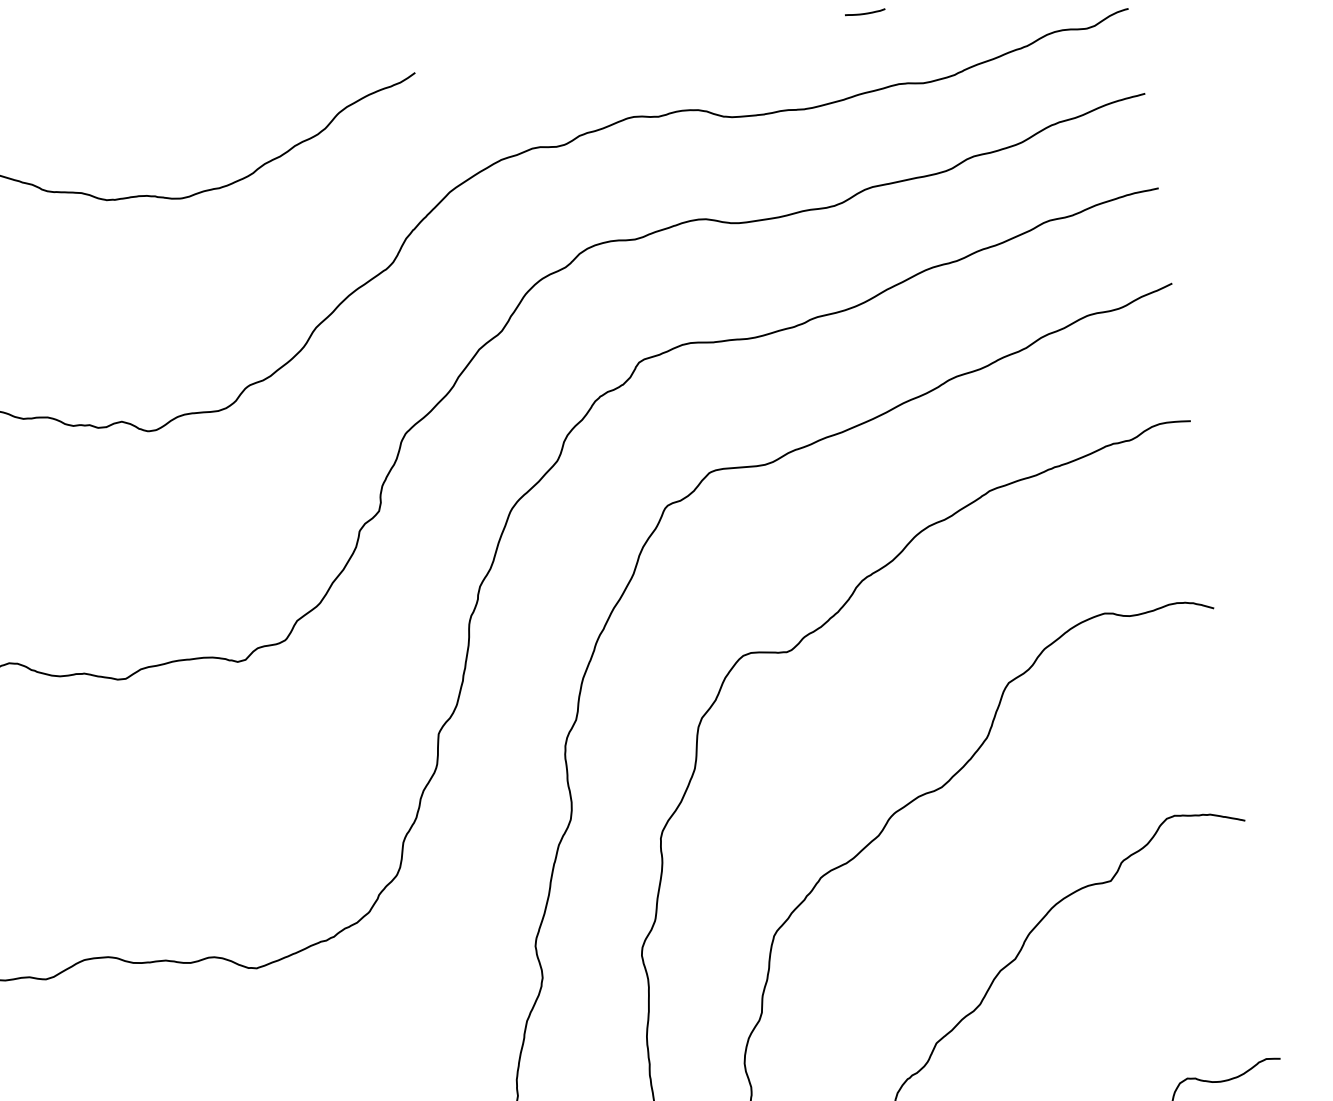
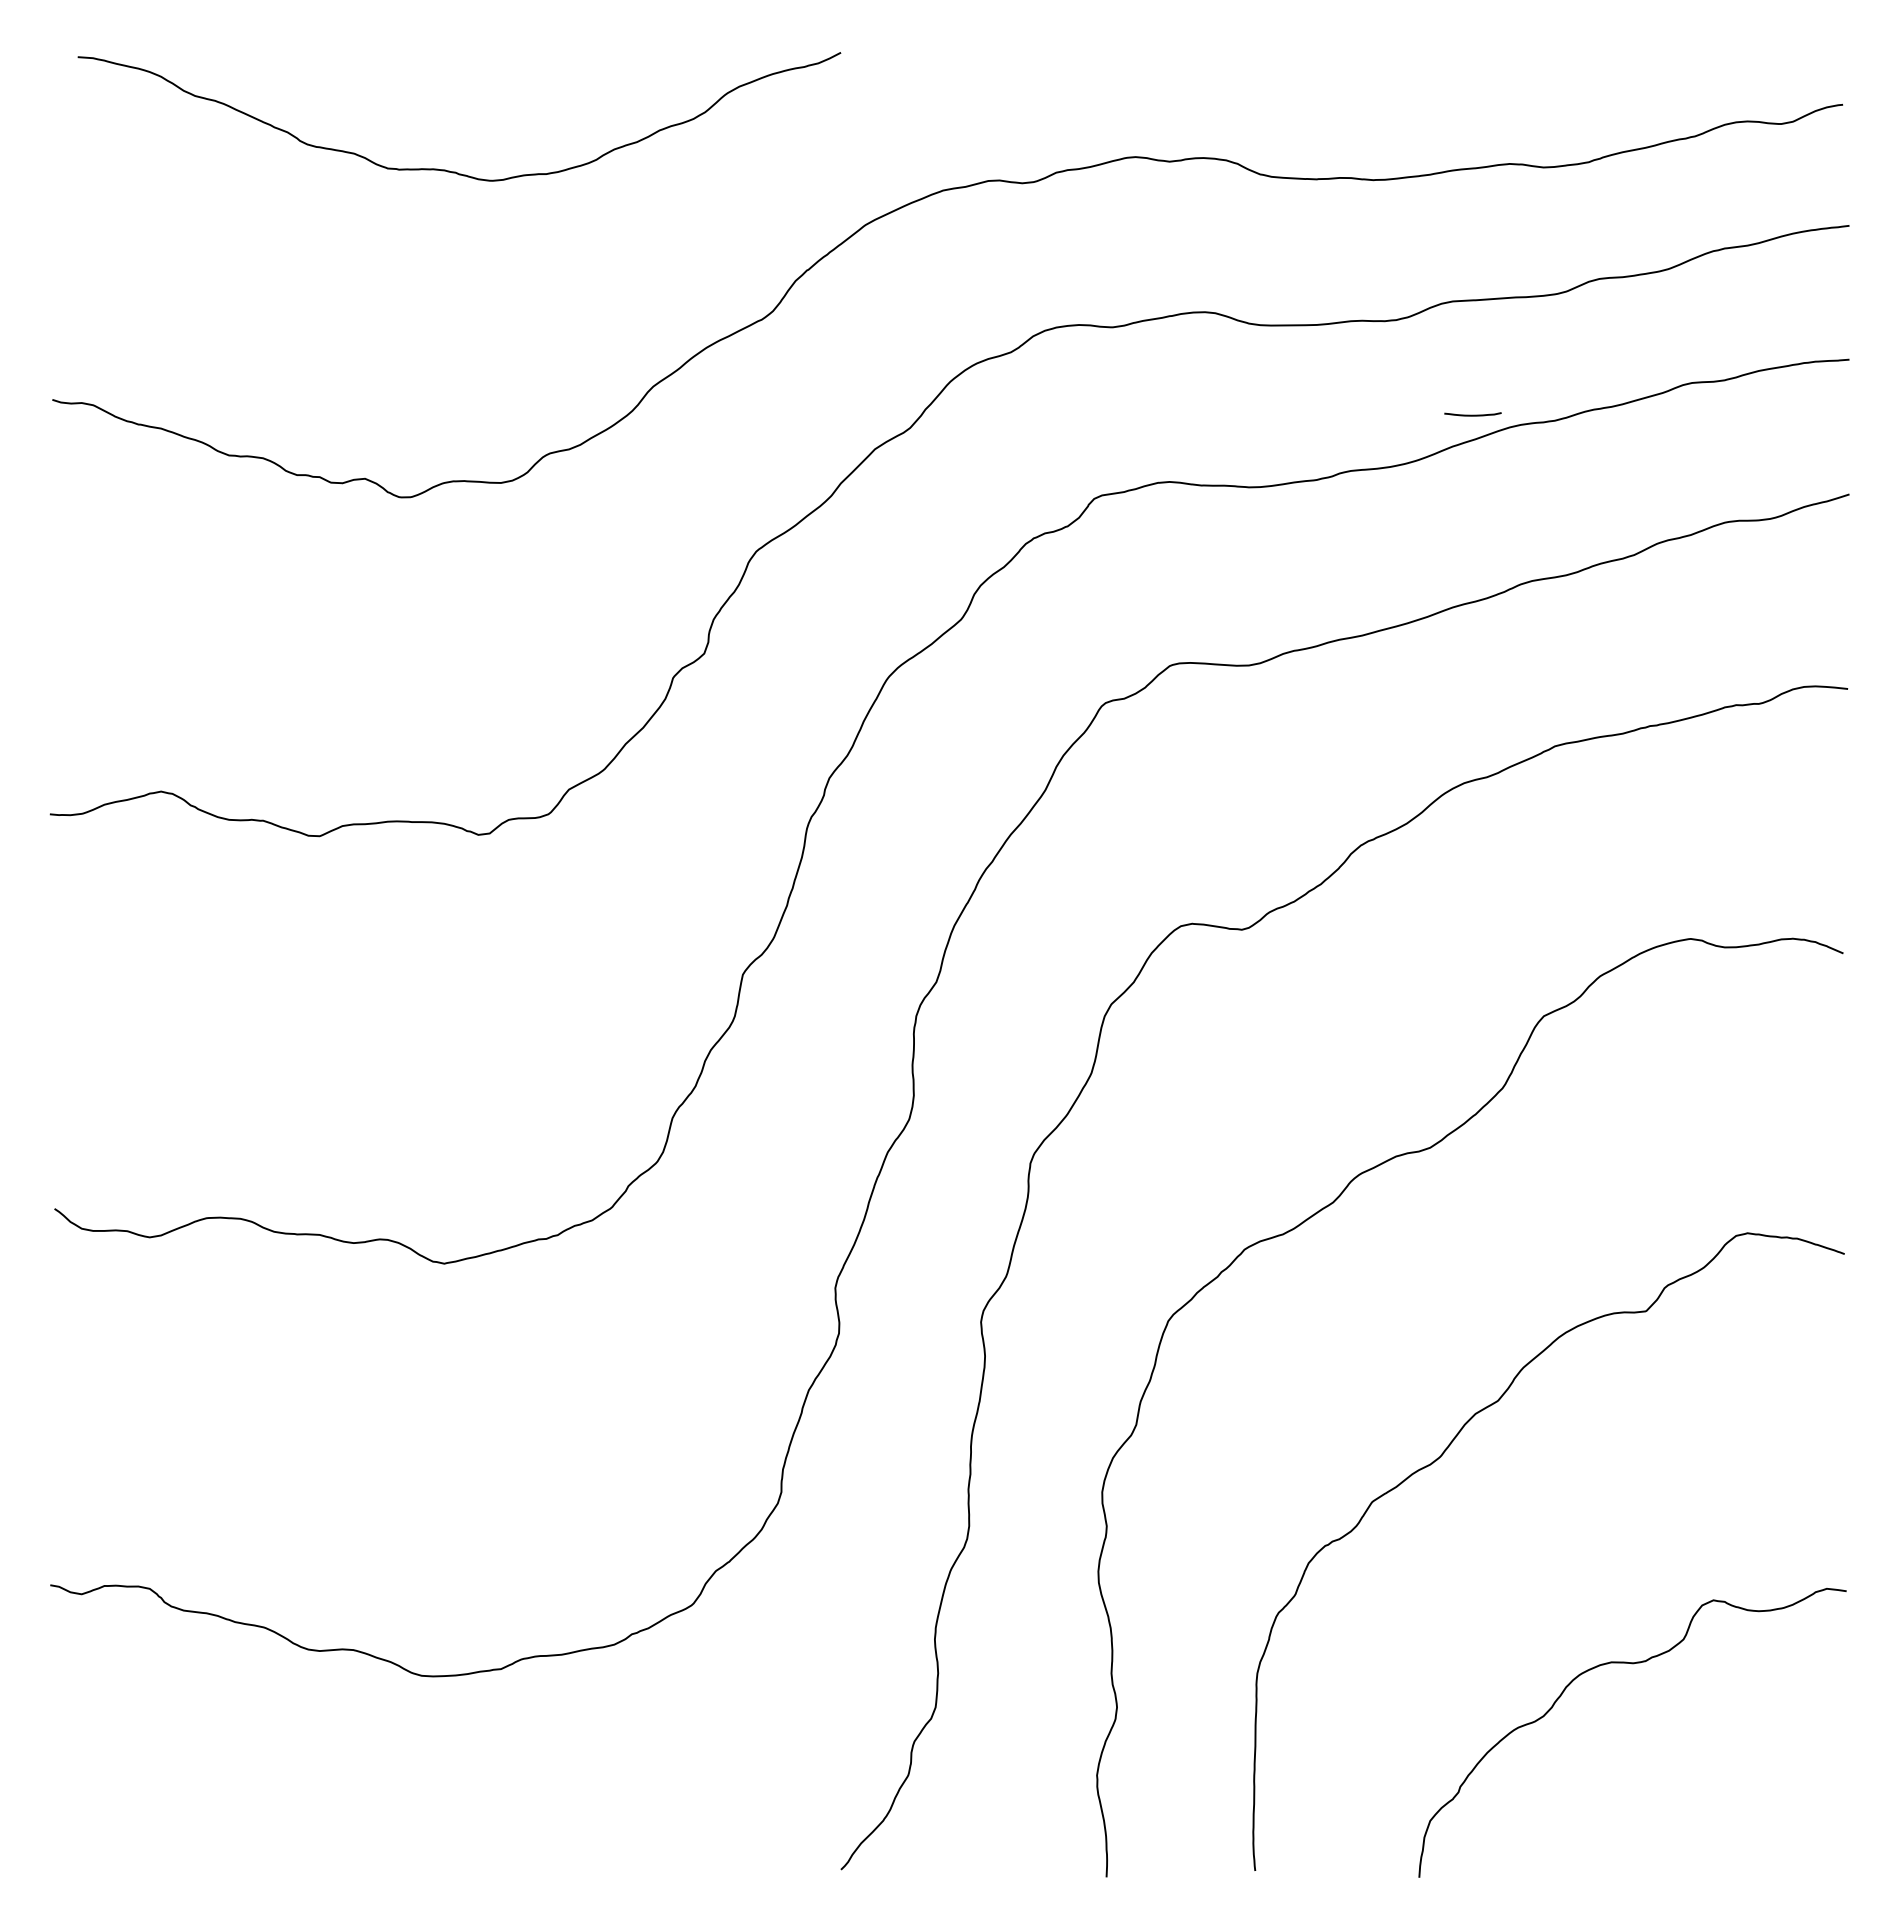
curve: (864, 13) -> (1472, 414), moved

